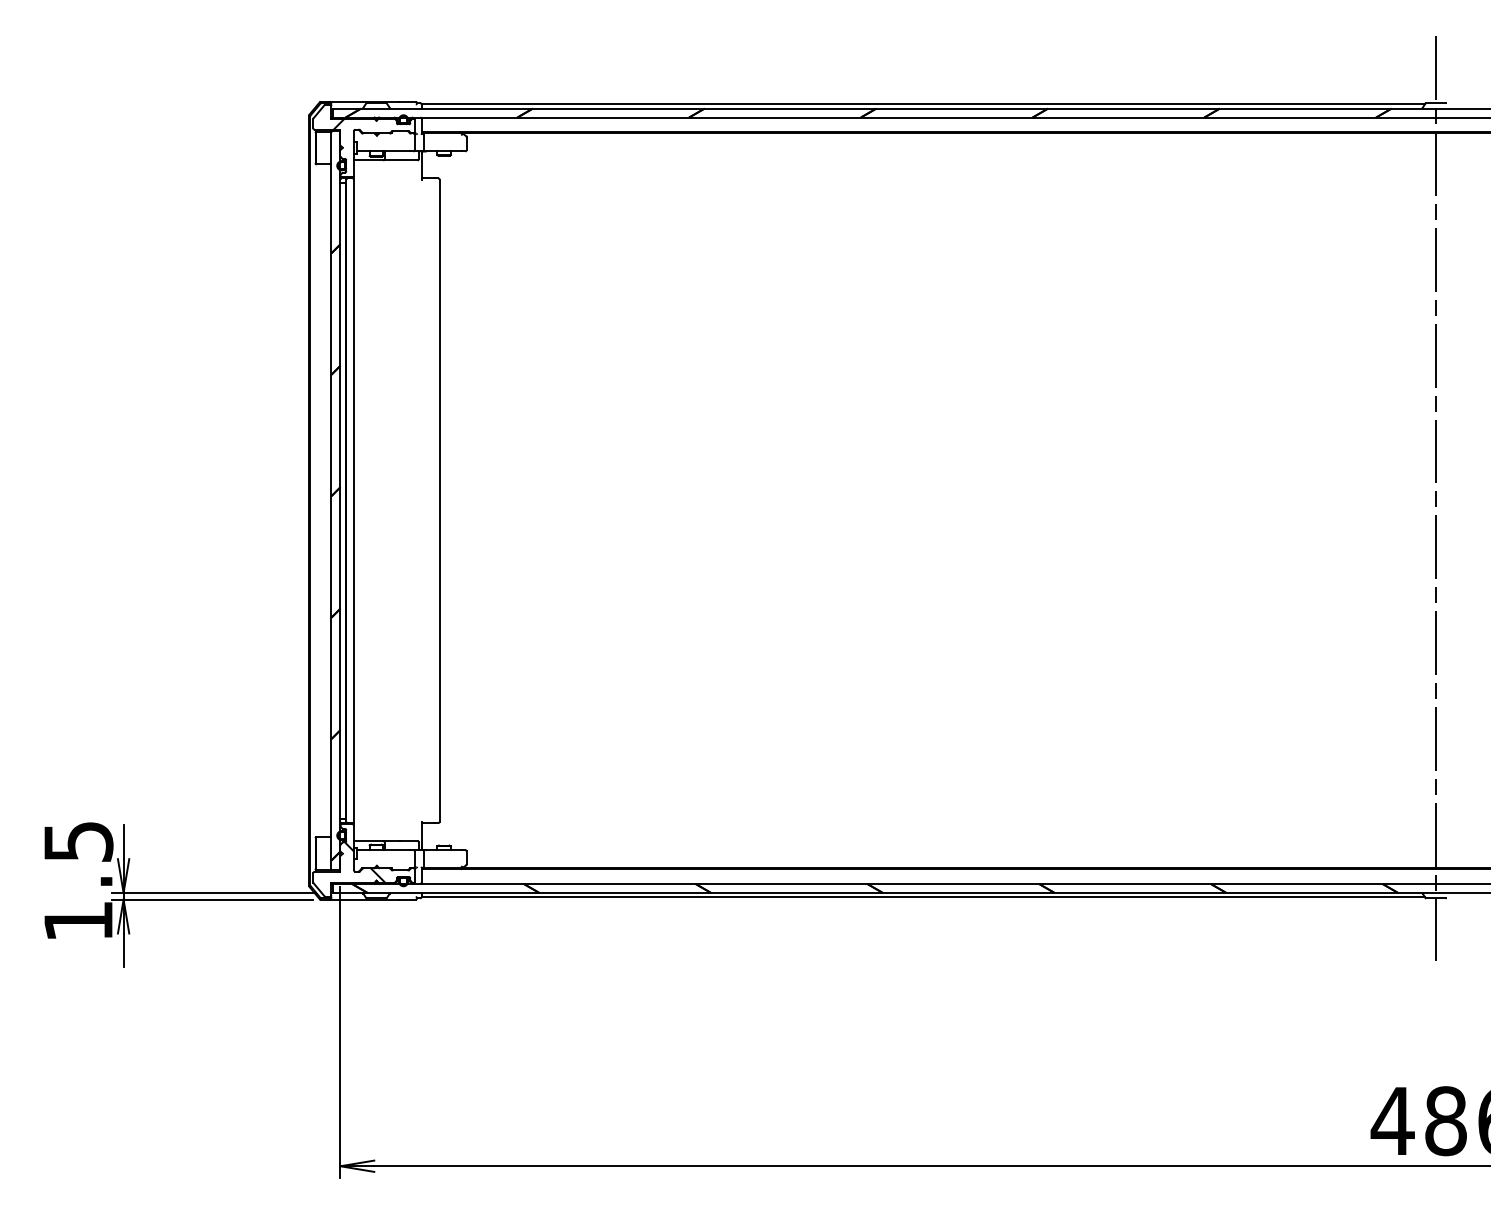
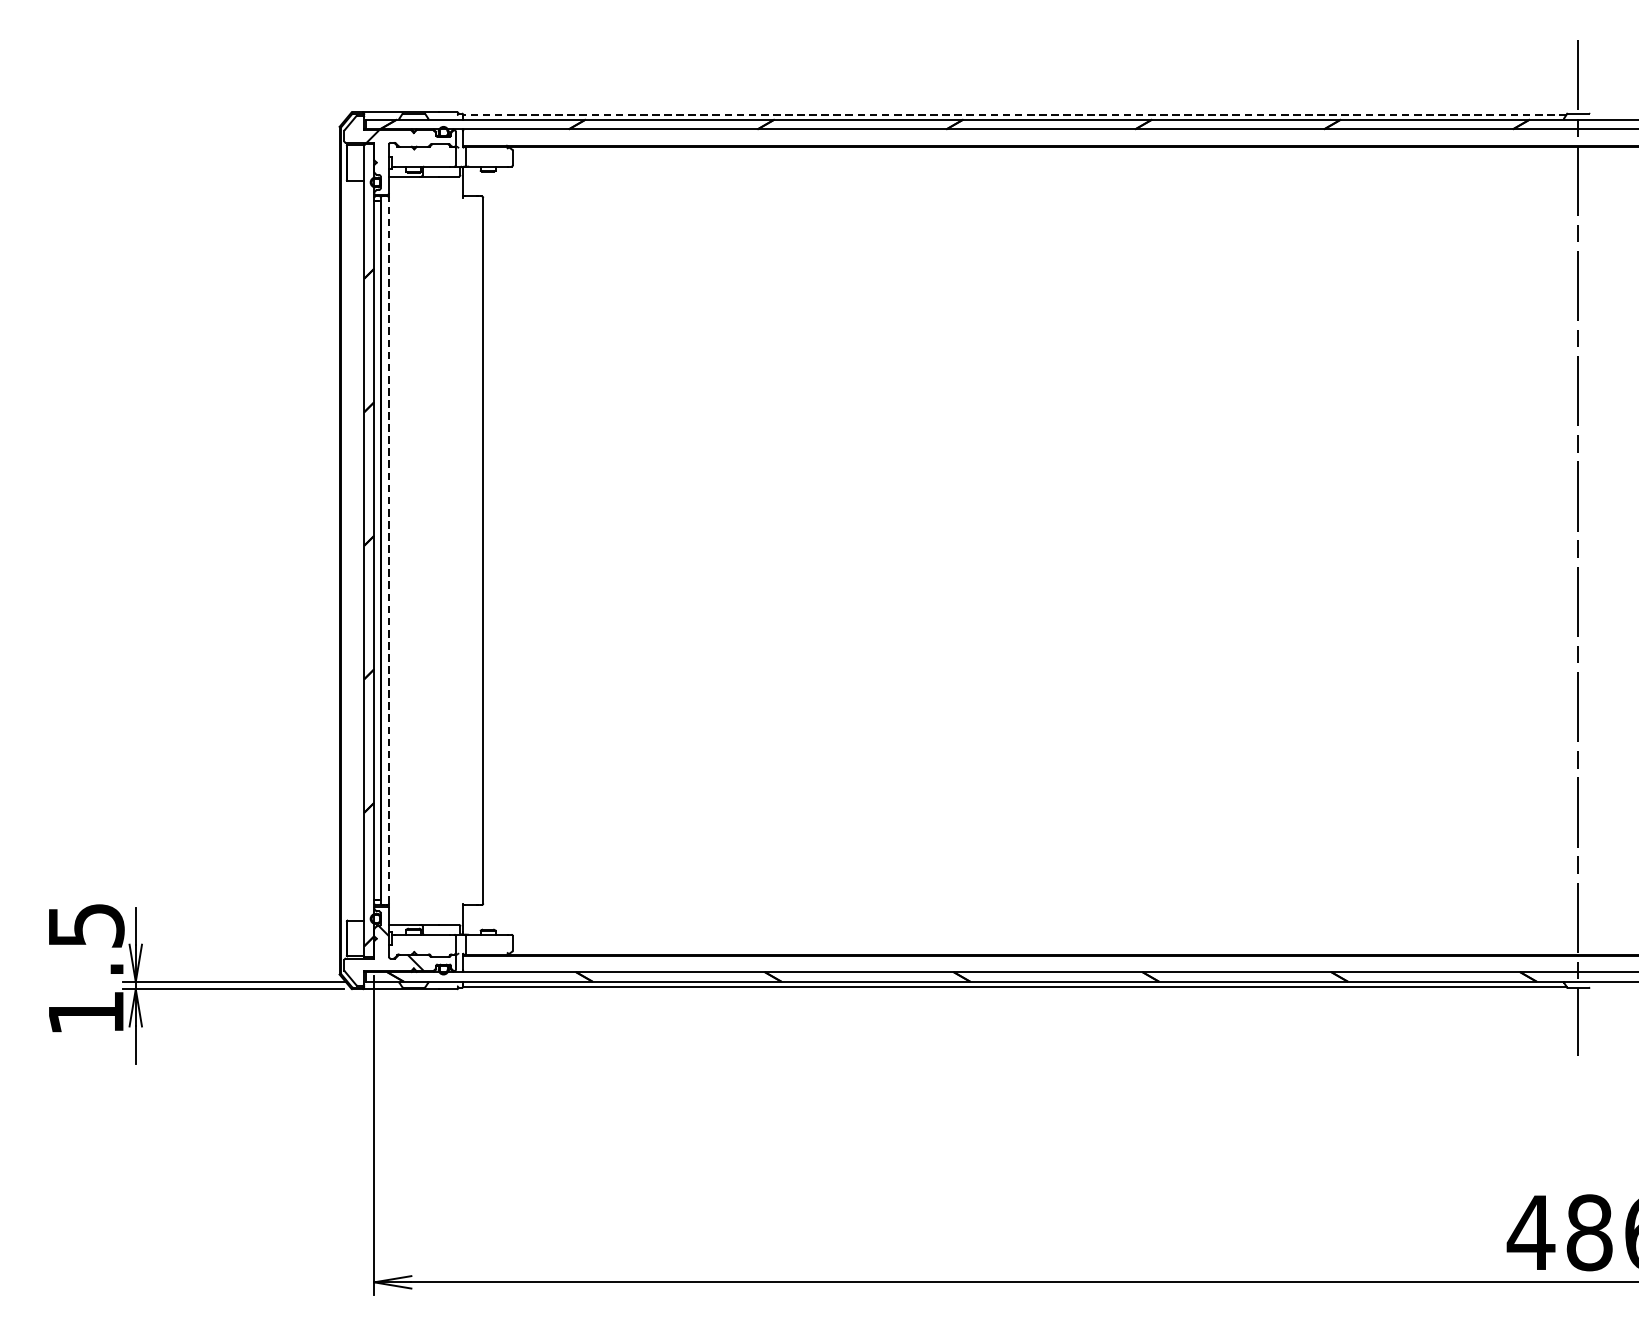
line: (923, 104) -> (1015, 115), solid -> dashed
line: (354, 500) -> (389, 550), solid -> dashed

